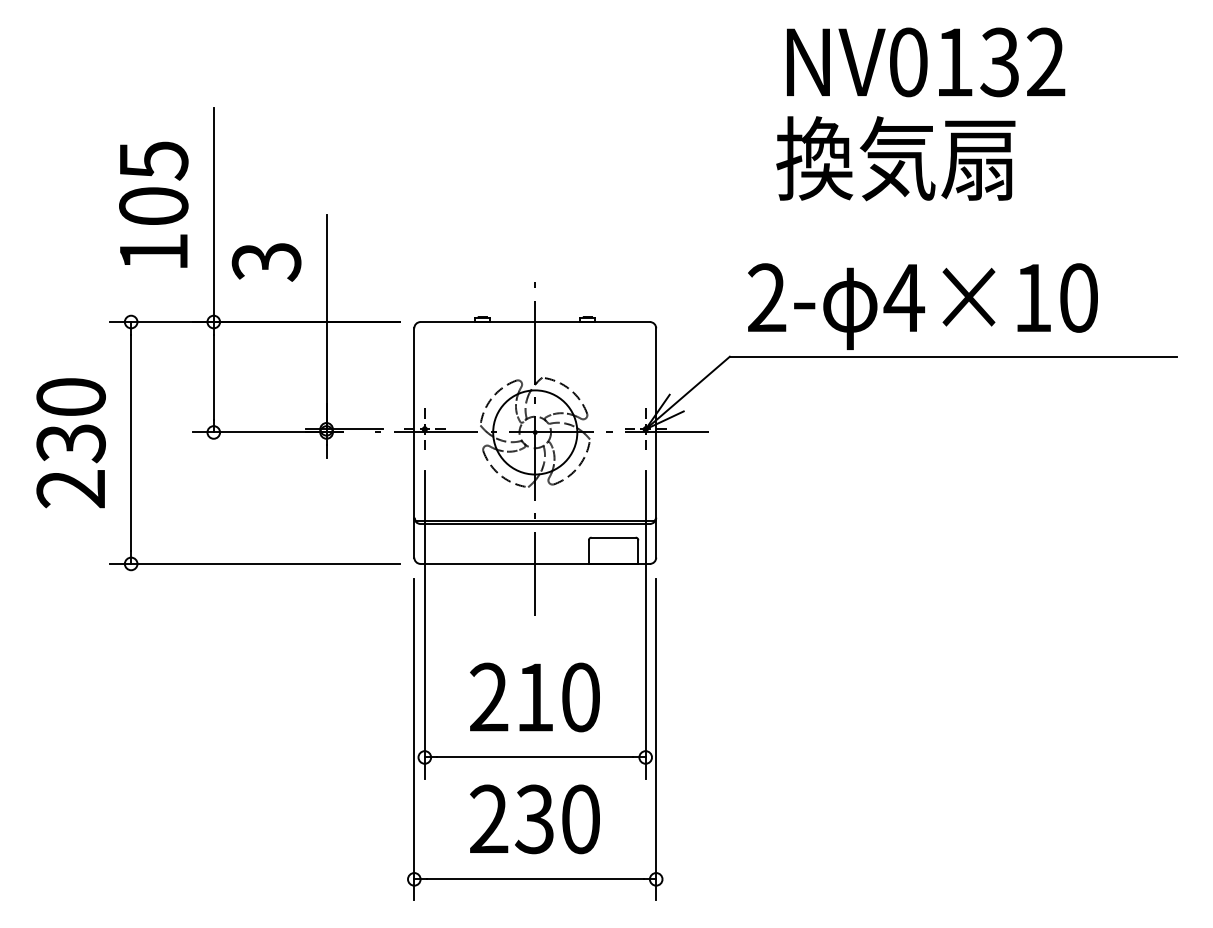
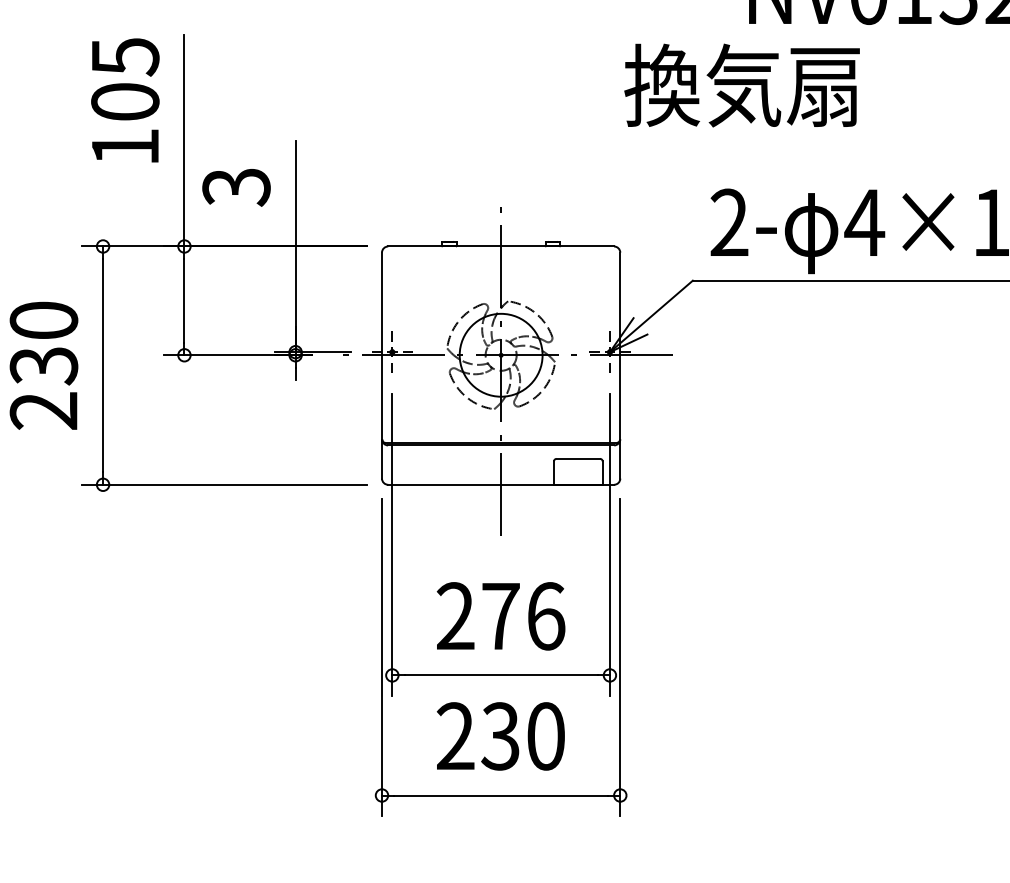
text: (895, 158) -> (741, 85), moved
text: (153, 204) -> (125, 100), moved
text: (558, 697) -> (524, 616), 210 -> 276

